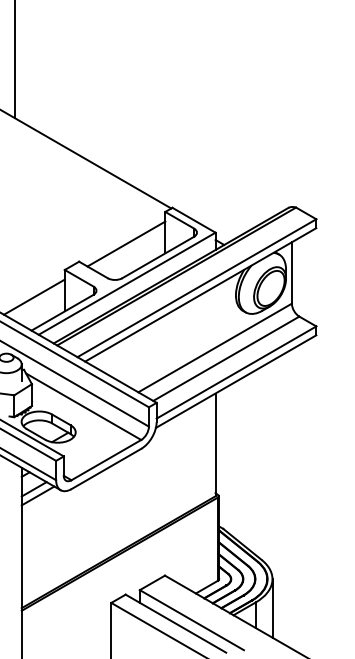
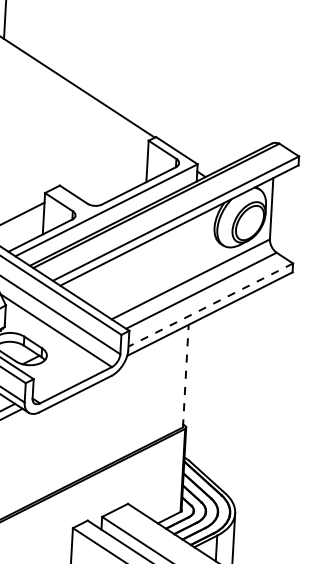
line: (126, 243) -> (108, 170), removed
line: (236, 372) -> (210, 305), solid -> dashed
line: (215, 444) -> (185, 375), solid -> dashed

